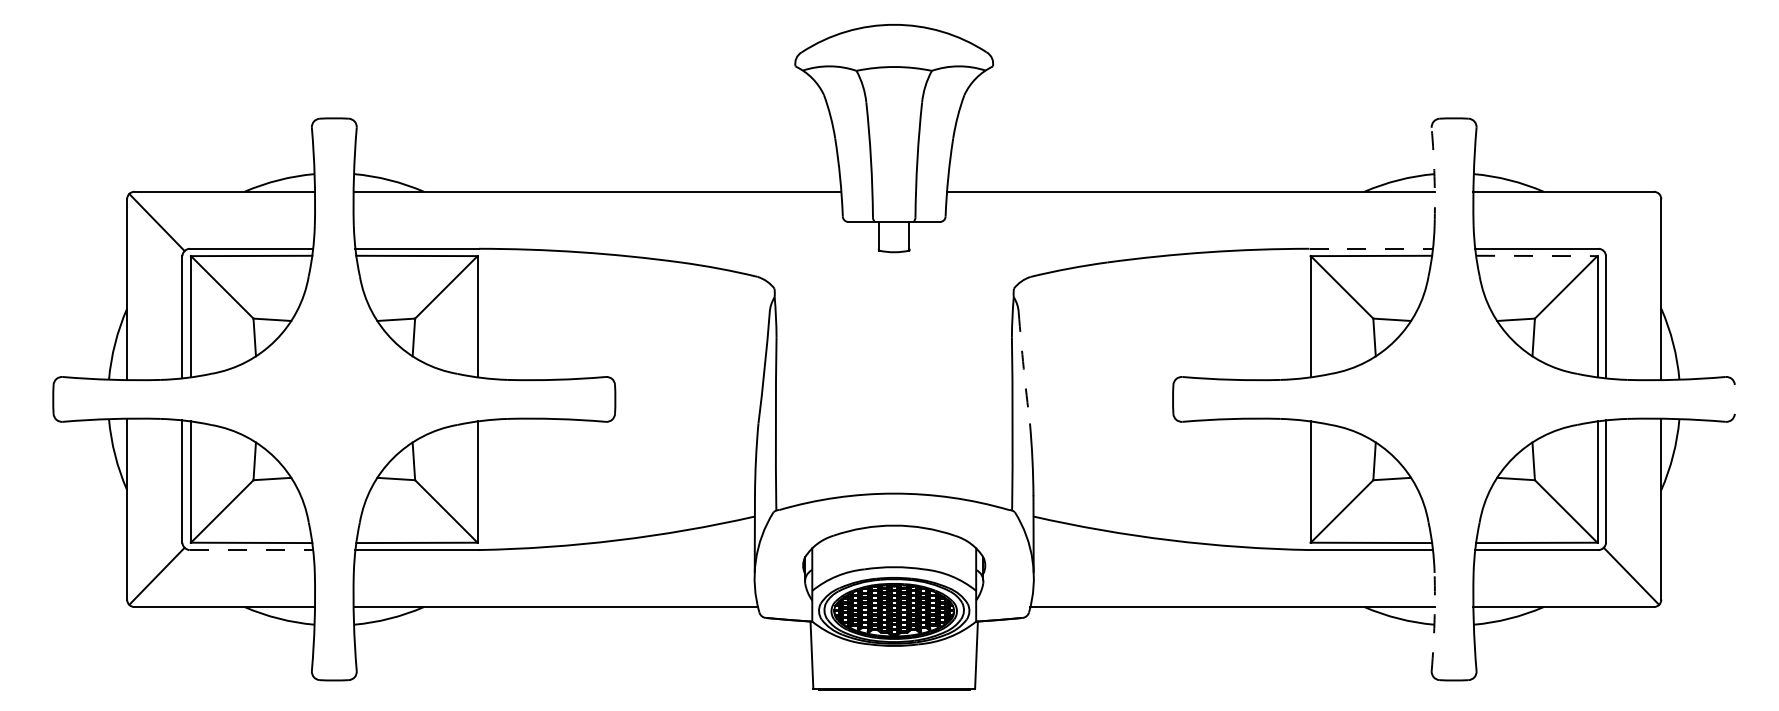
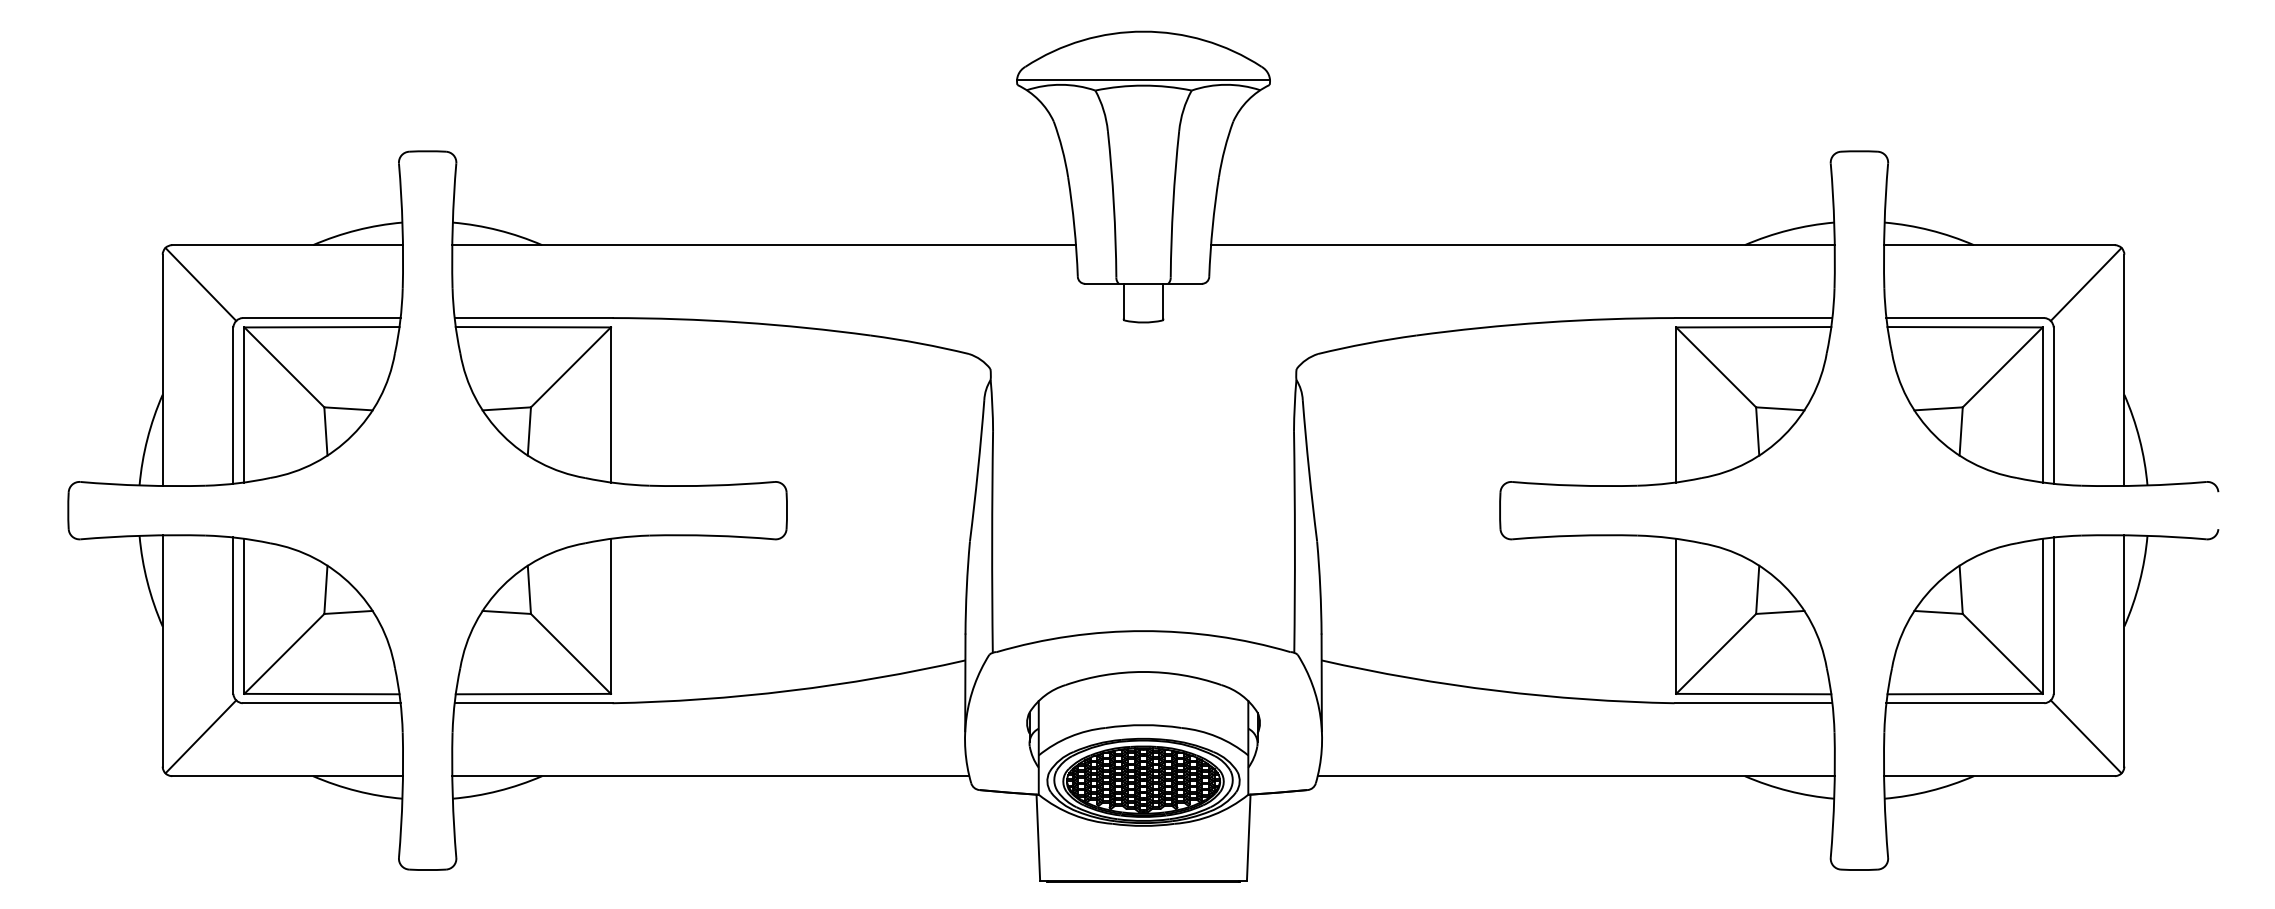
line: (894, 62) -> (1143, 79), added
arc: (1434, 177) -> (1834, 226), dashed -> solid
line: (1630, 221) -> (2085, 283), added
line: (1371, 249) -> (1753, 318), dashed -> solid
line: (1537, 256) -> (1965, 327), dashed -> solid
arc: (1024, 368) -> (1309, 470), dashed -> solid
line: (251, 550) -> (321, 703), dashed -> solid
arc: (1434, 622) -> (1834, 795), dashed -> solid

